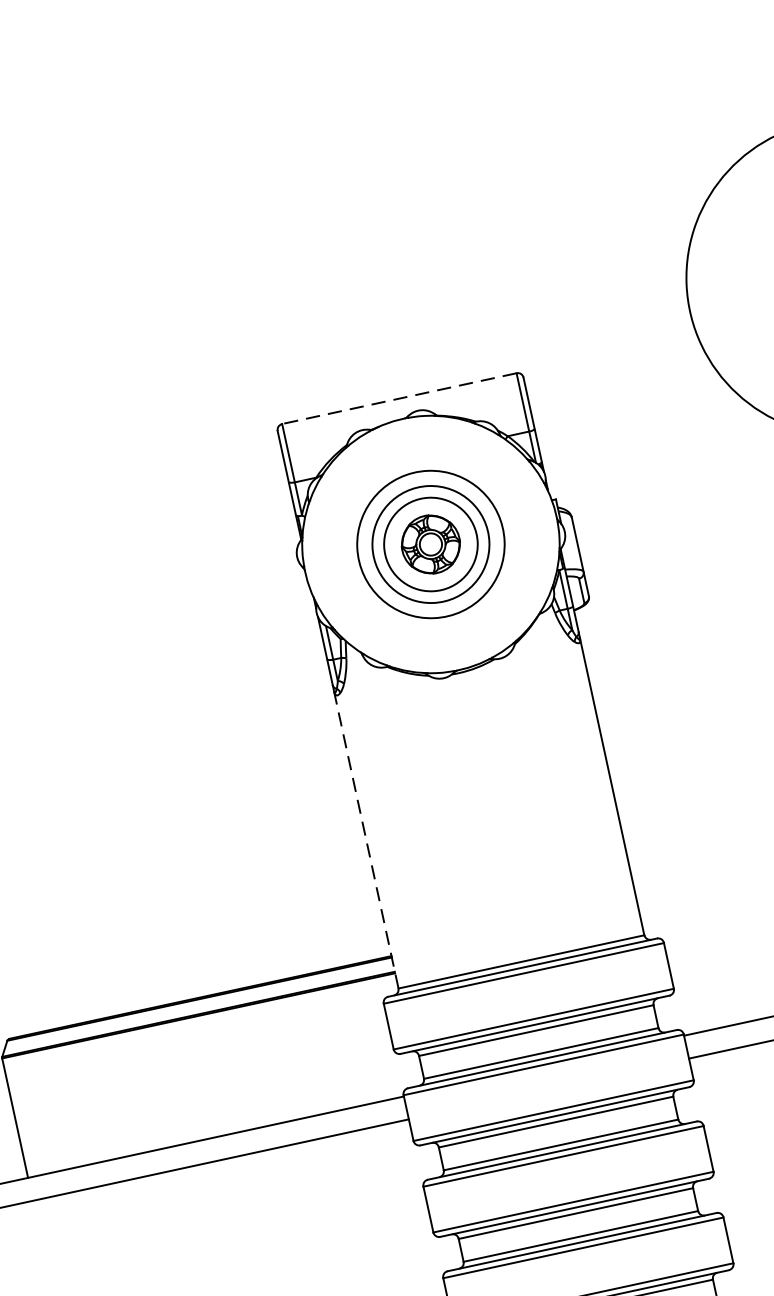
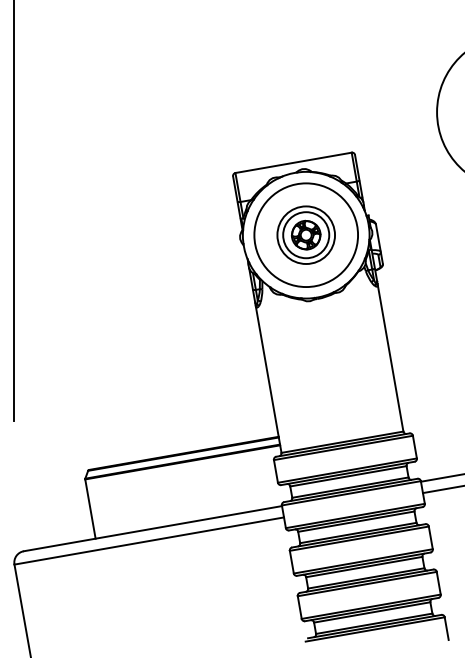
line: (399, 397) -> (293, 162), dashed -> solid
circle: (431, 545) -> (306, 235), size x1.43
line: (366, 840) -> (268, 379), dashed -> solid

